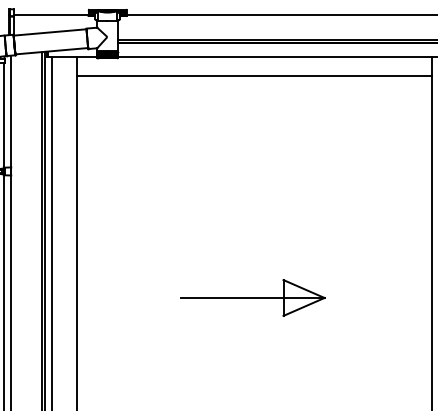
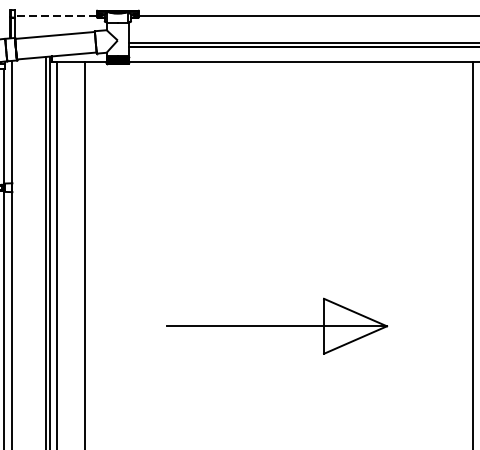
line: (51, 15) -> (56, 16), solid -> dashed
line: (254, 75) -> (278, 82), removed
part: (252, 297) -> (276, 325), size x1.4

